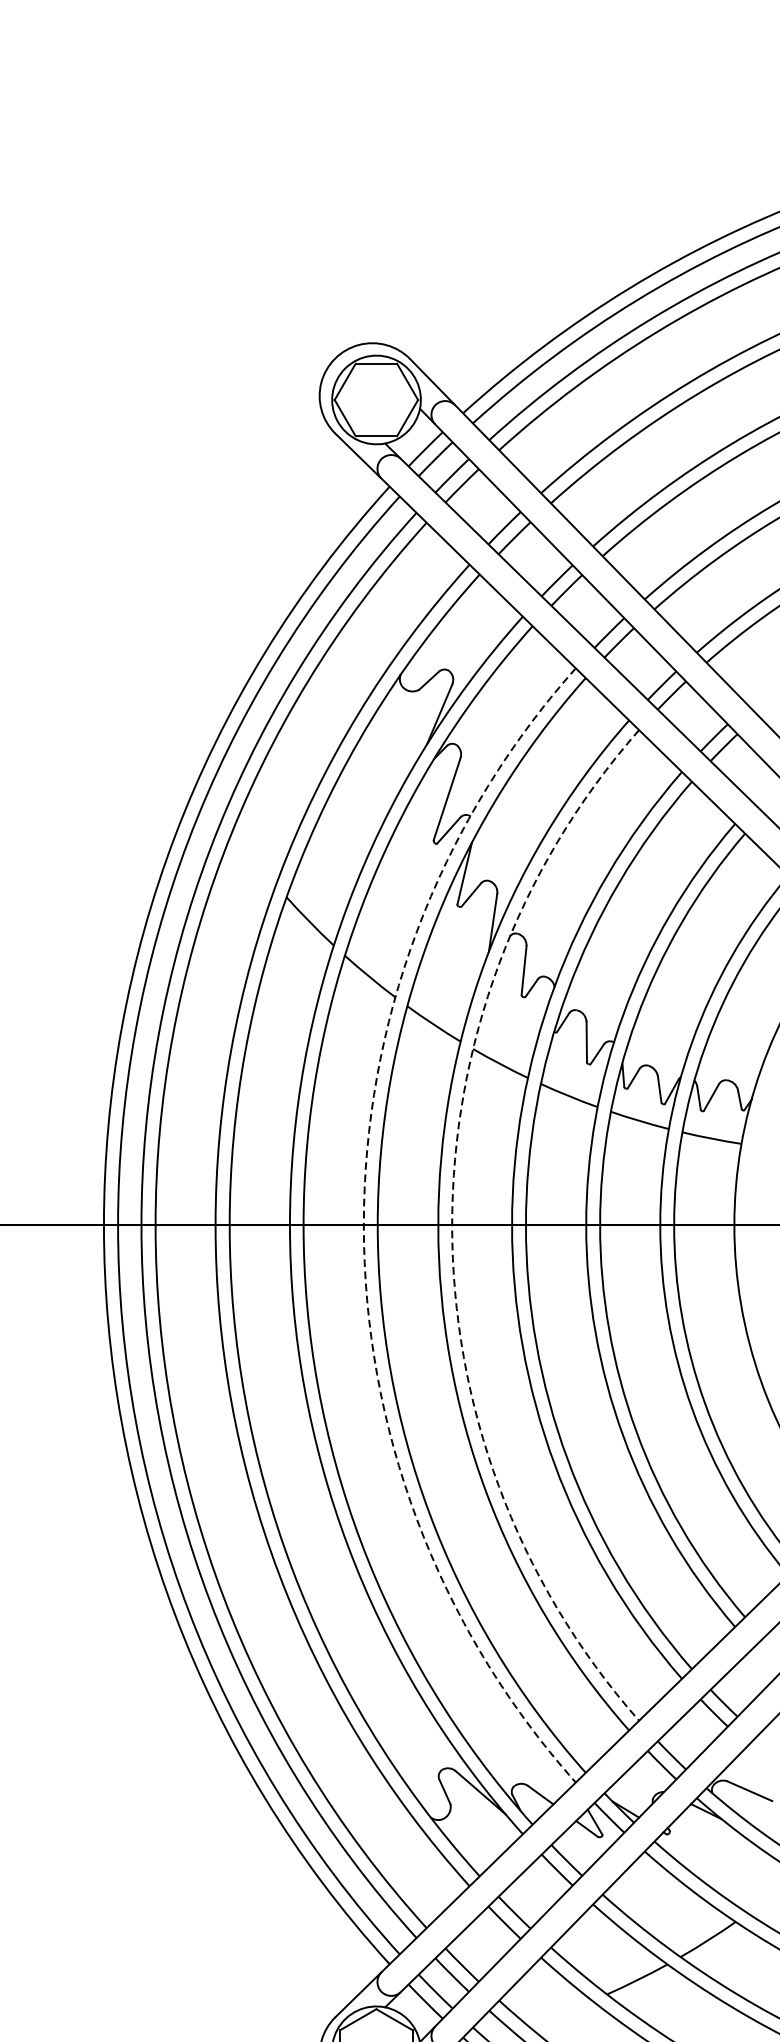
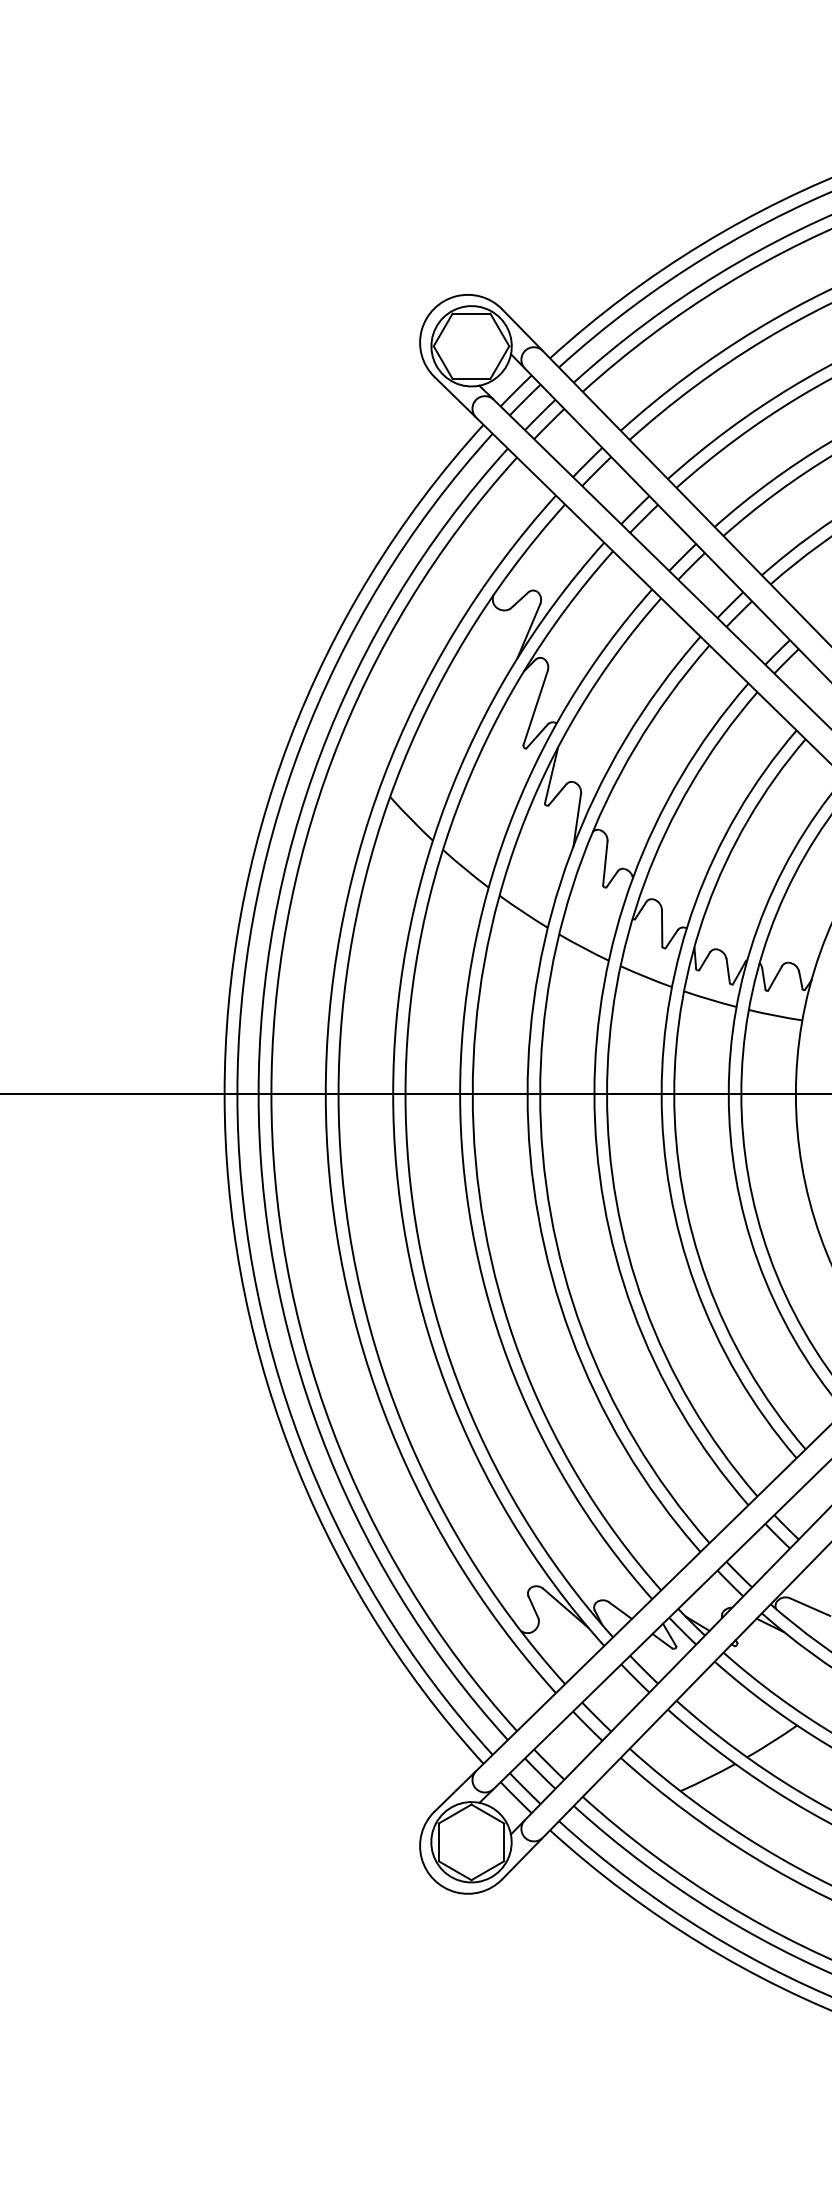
arc: (364, 1225) -> (460, 1094), dashed -> solid
arc: (452, 1225) -> (540, 1094), dashed -> solid

